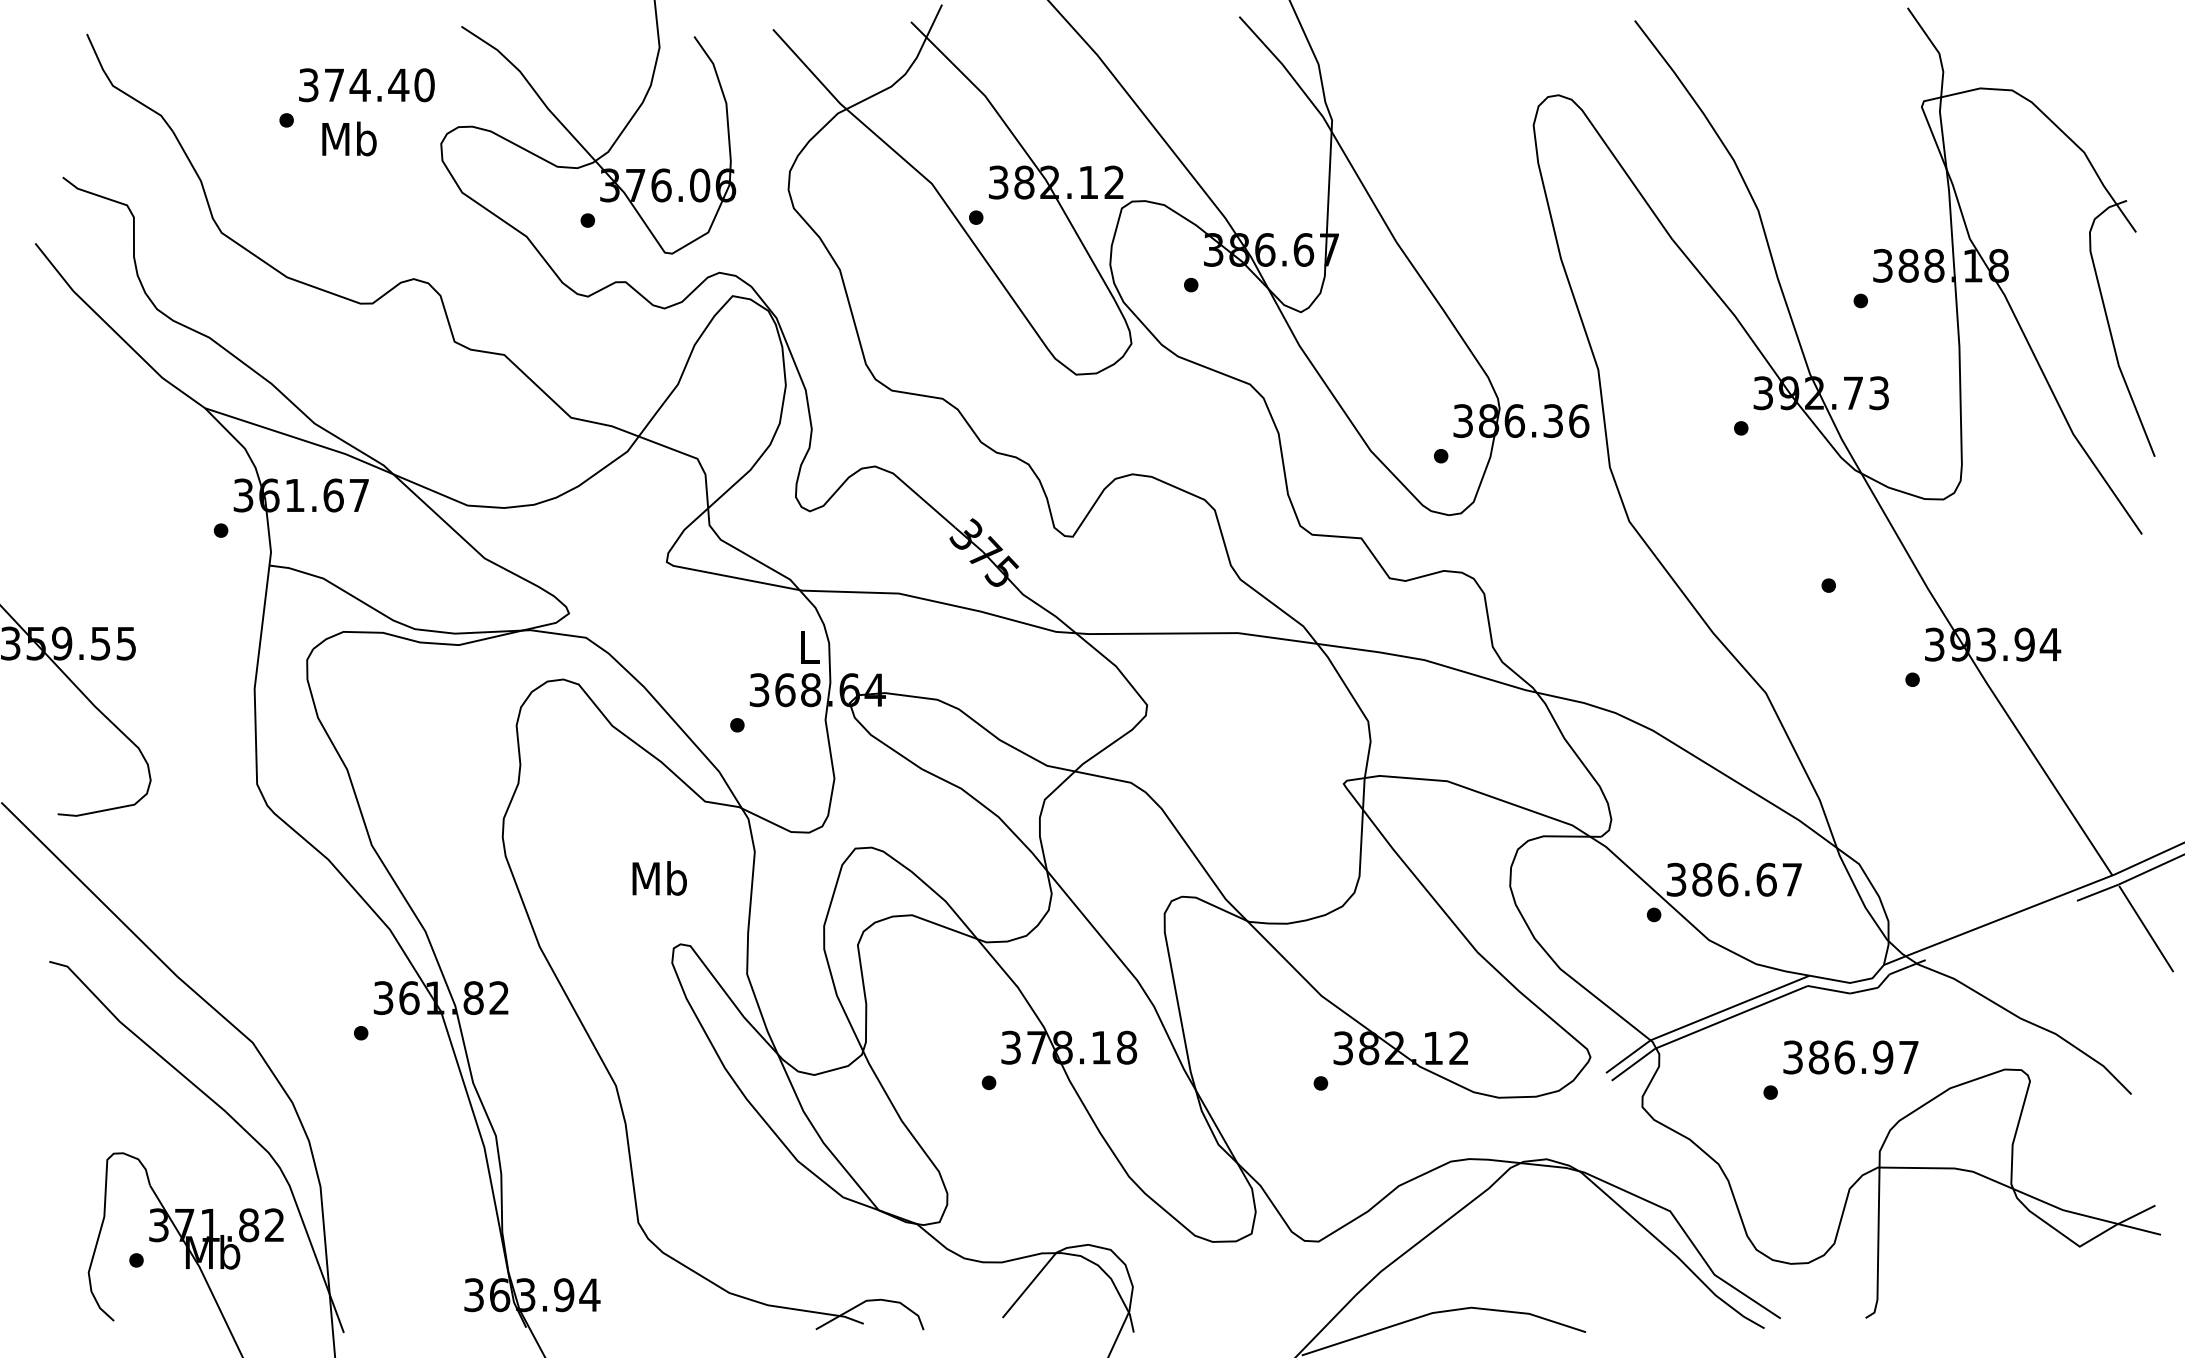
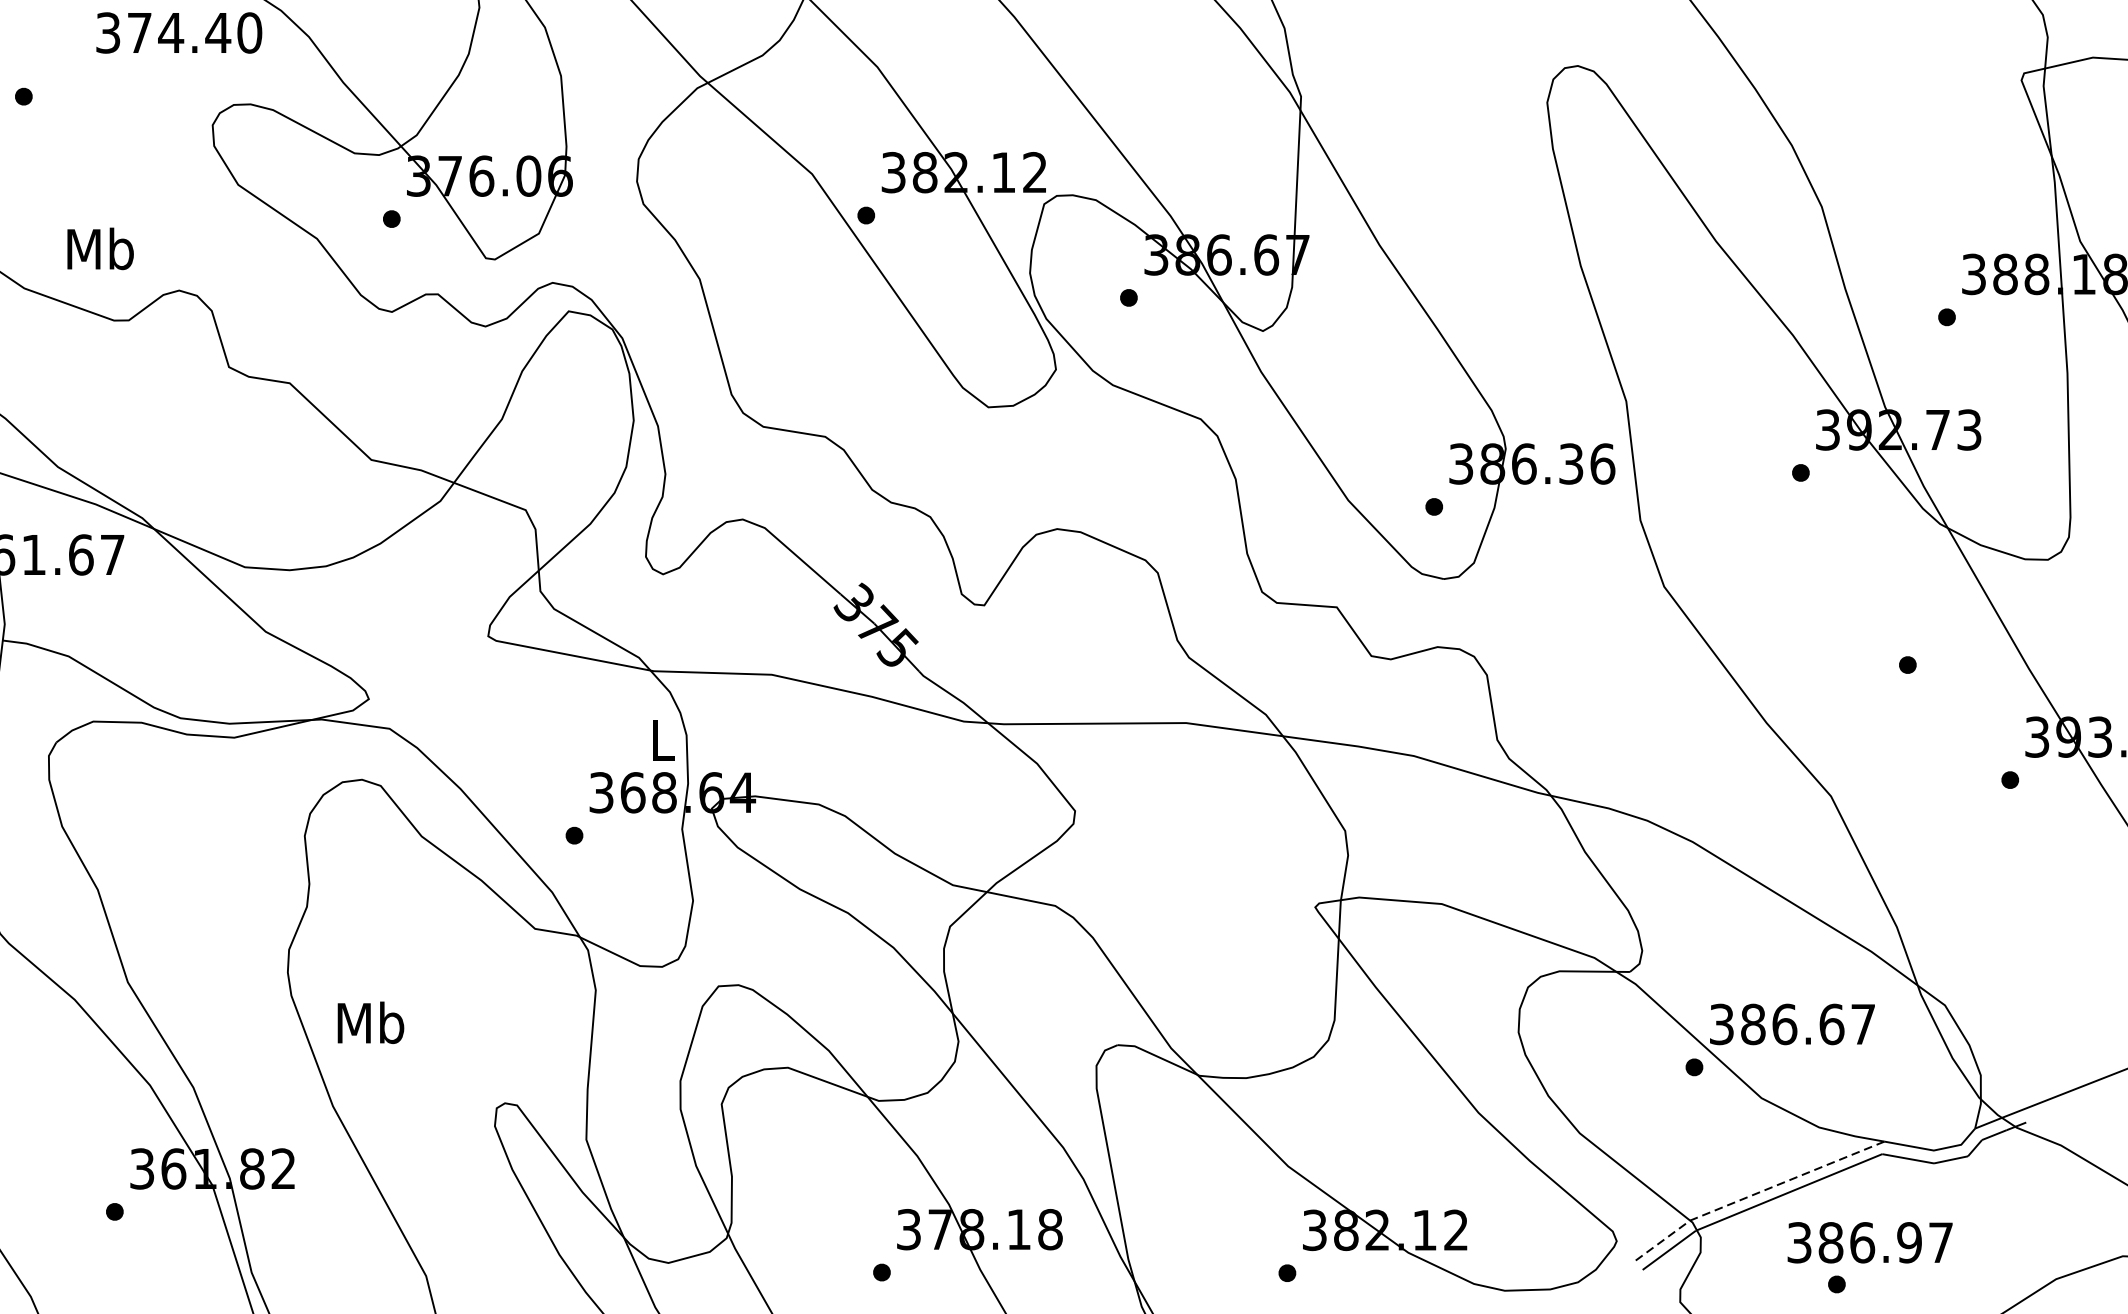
text: (366, 85) -> (178, 33), moved
text: (349, 138) -> (100, 248), moved
text: (659, 878) -> (370, 1022), moved
line: (1703, 1018) -> (1754, 1193), solid -> dashed
text: (1850, 1057) -> (1869, 1242), moved

